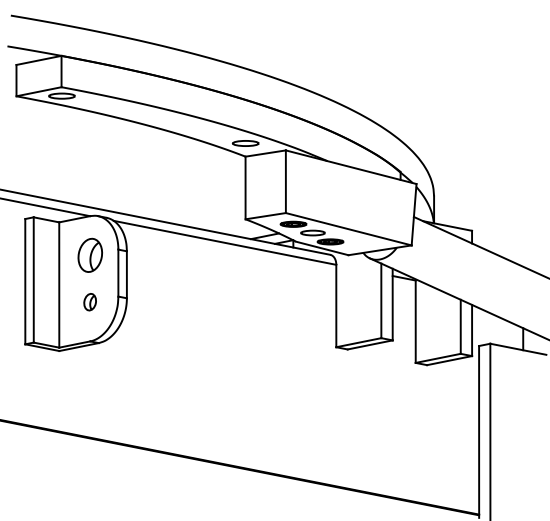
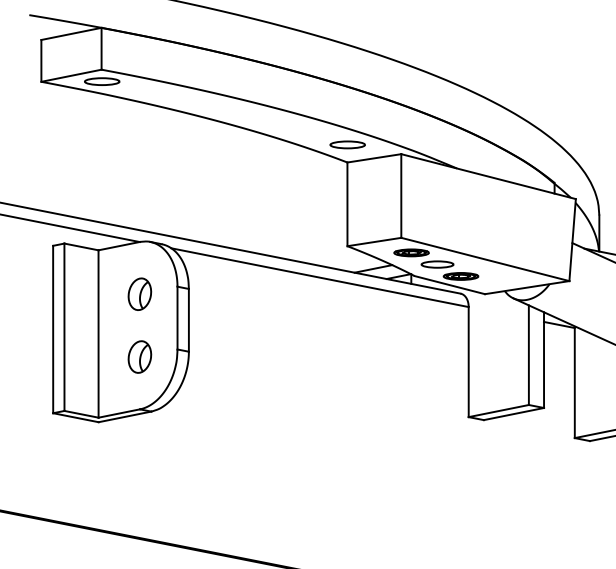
part: (89, 254) -> (138, 293), size x0.71
part: (89, 301) -> (138, 356), size x1.43

